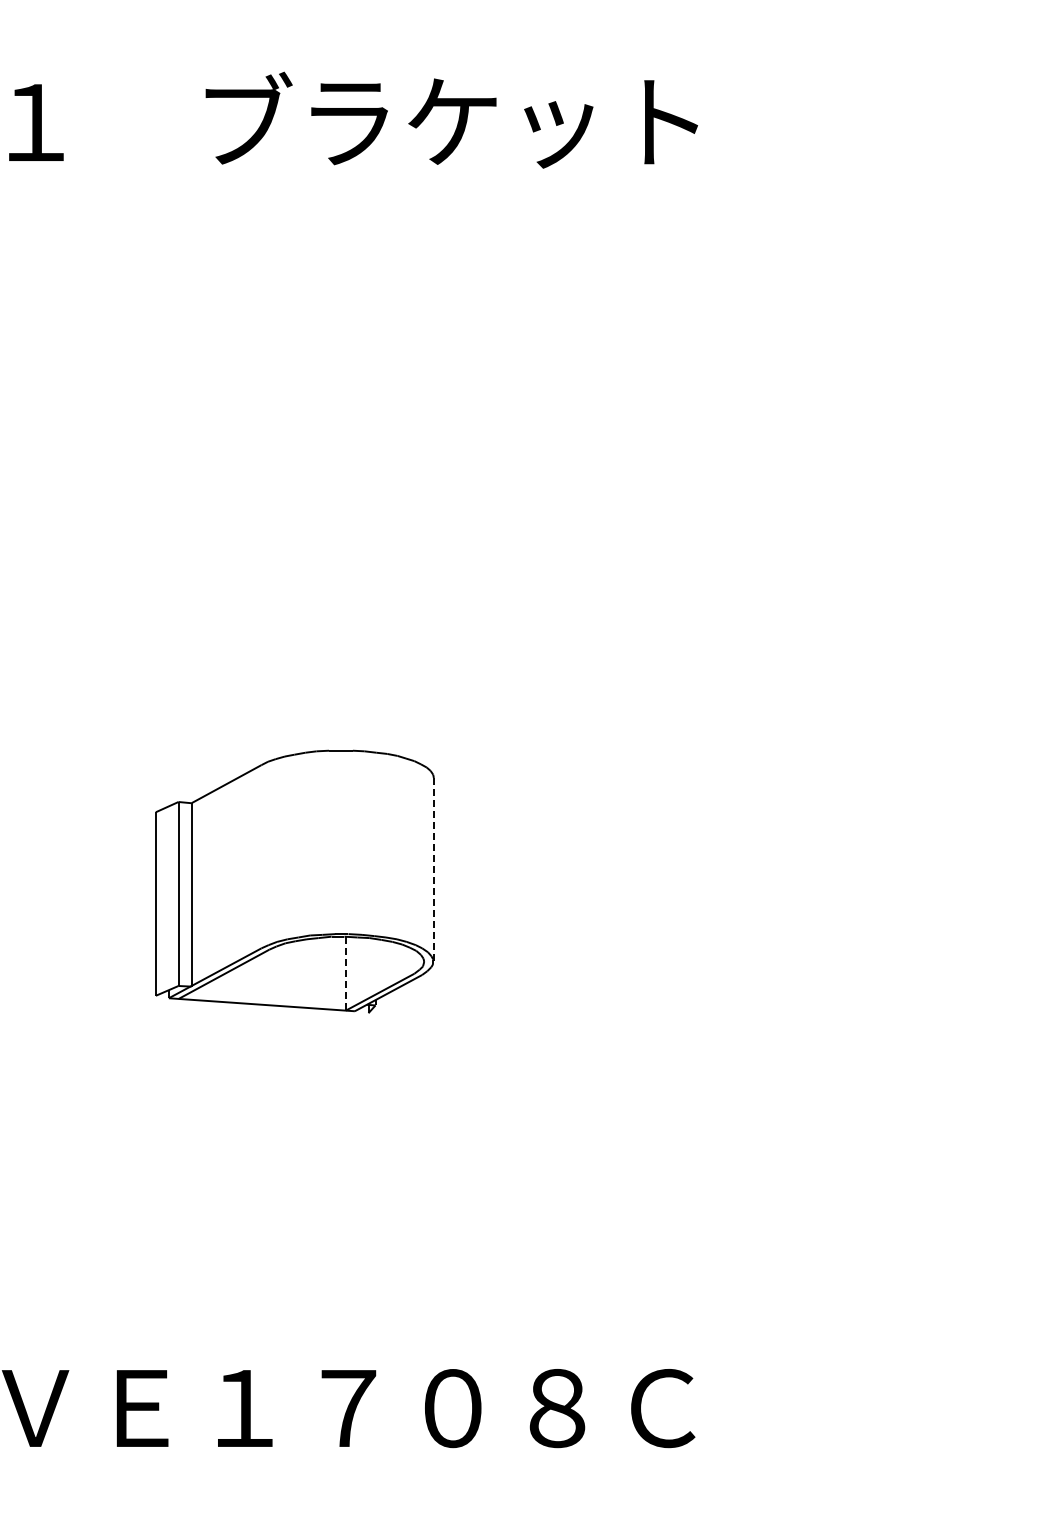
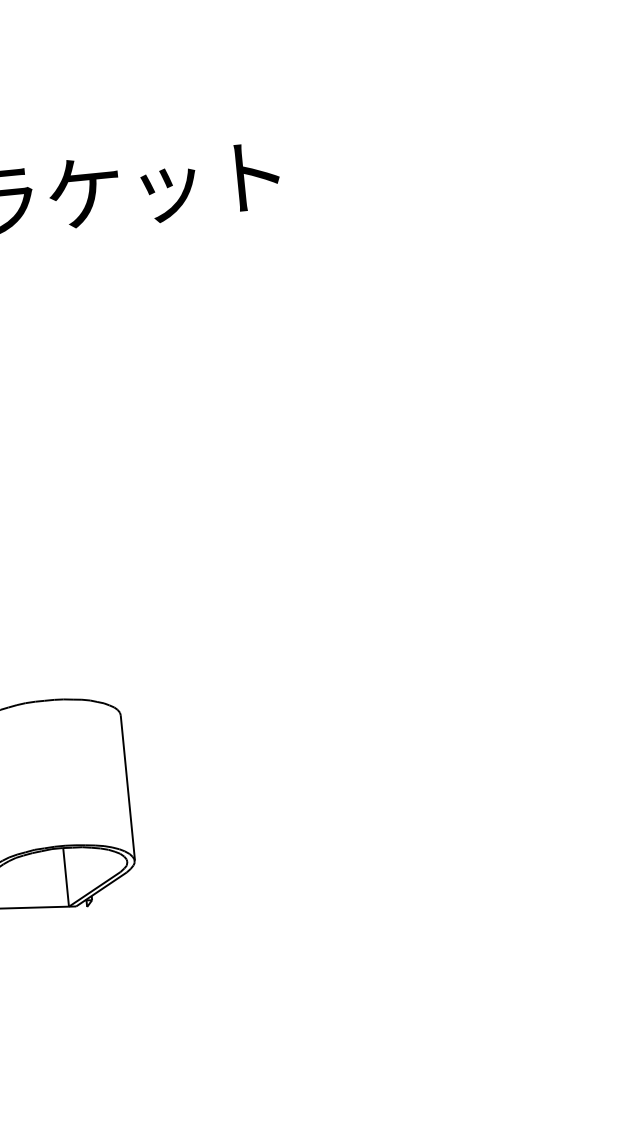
line: (433, 869) -> (127, 787), dashed -> solid
line: (345, 973) -> (65, 877), dashed -> solid

